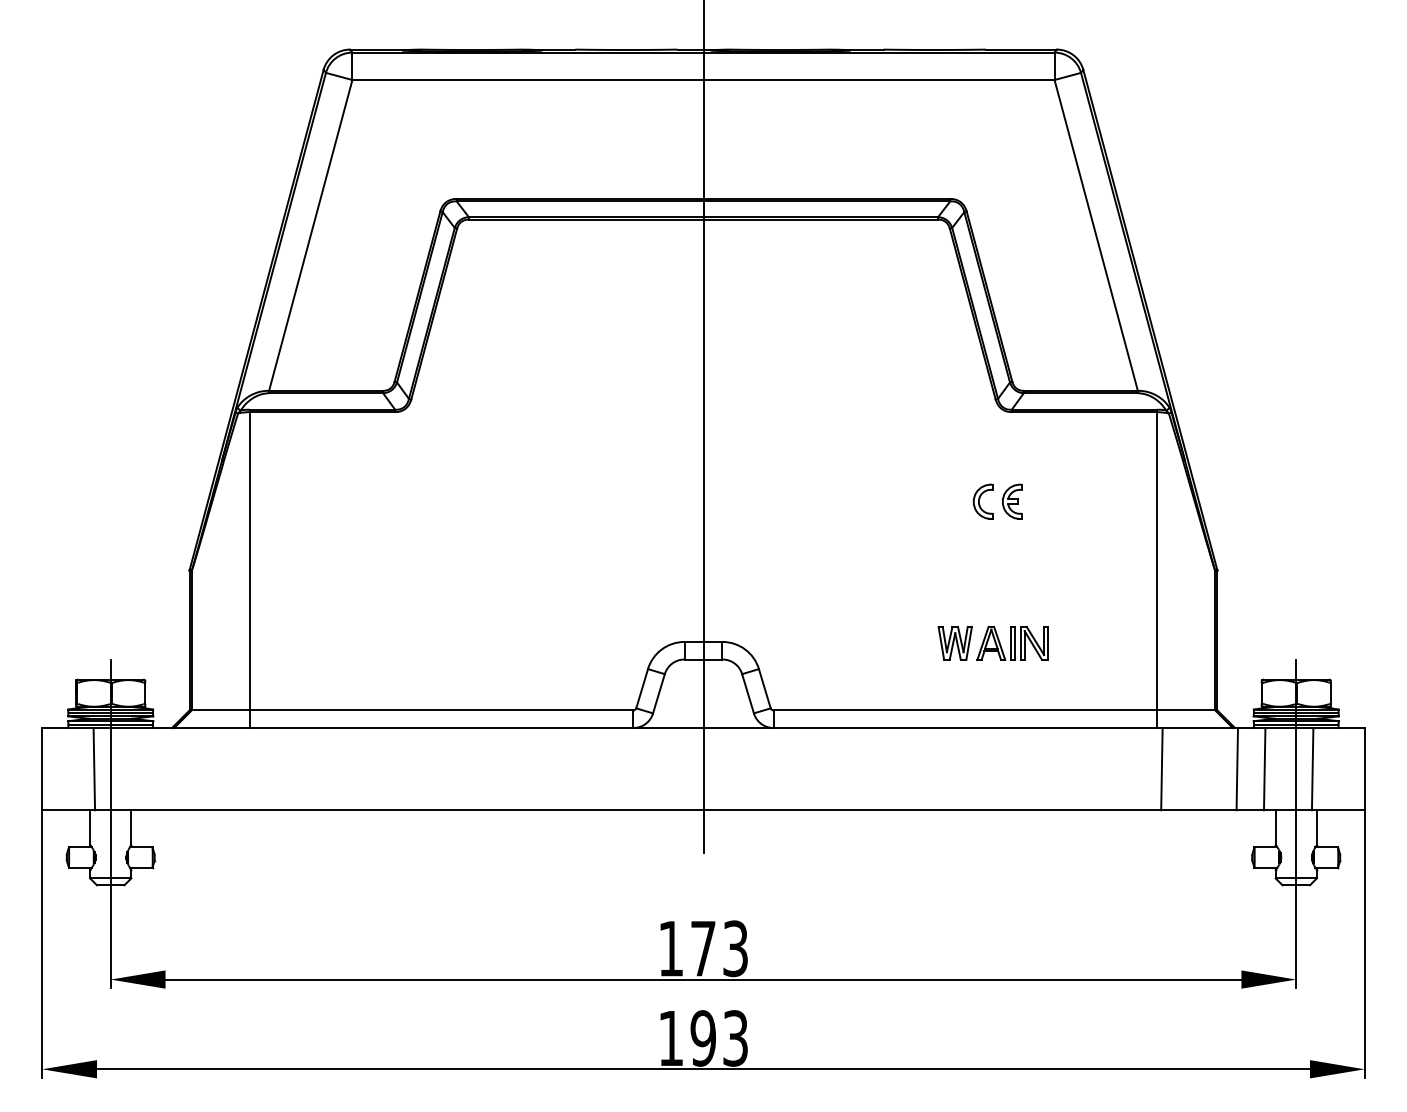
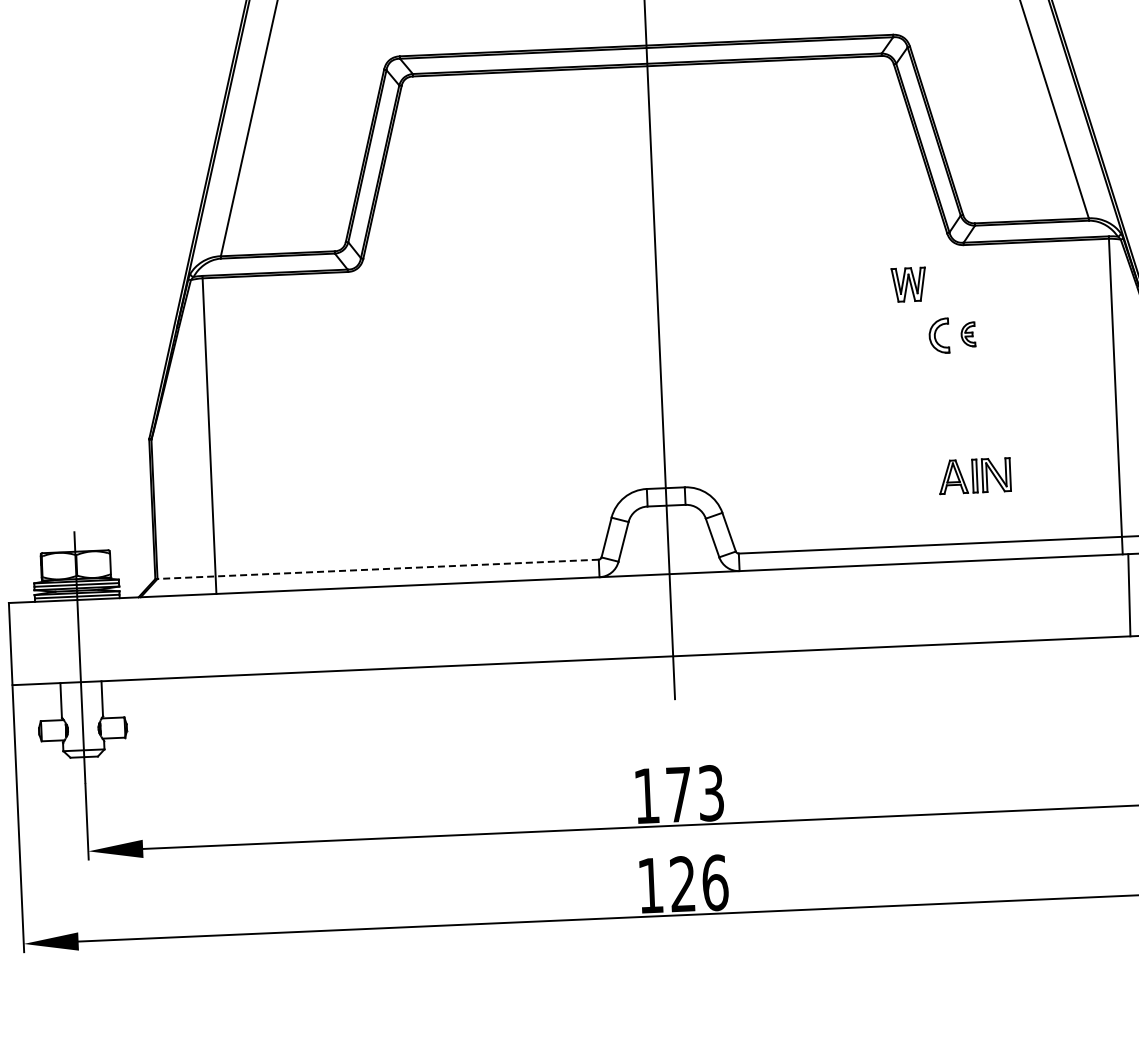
part: (1012, 501) -> (968, 334), size x0.7
part: (954, 643) -> (908, 284), moved
line: (411, 710) -> (377, 569), solid -> dashed
line: (94, 769) -> (62, 642), removed
text: (719, 1038) -> (699, 883), 193 -> 126

